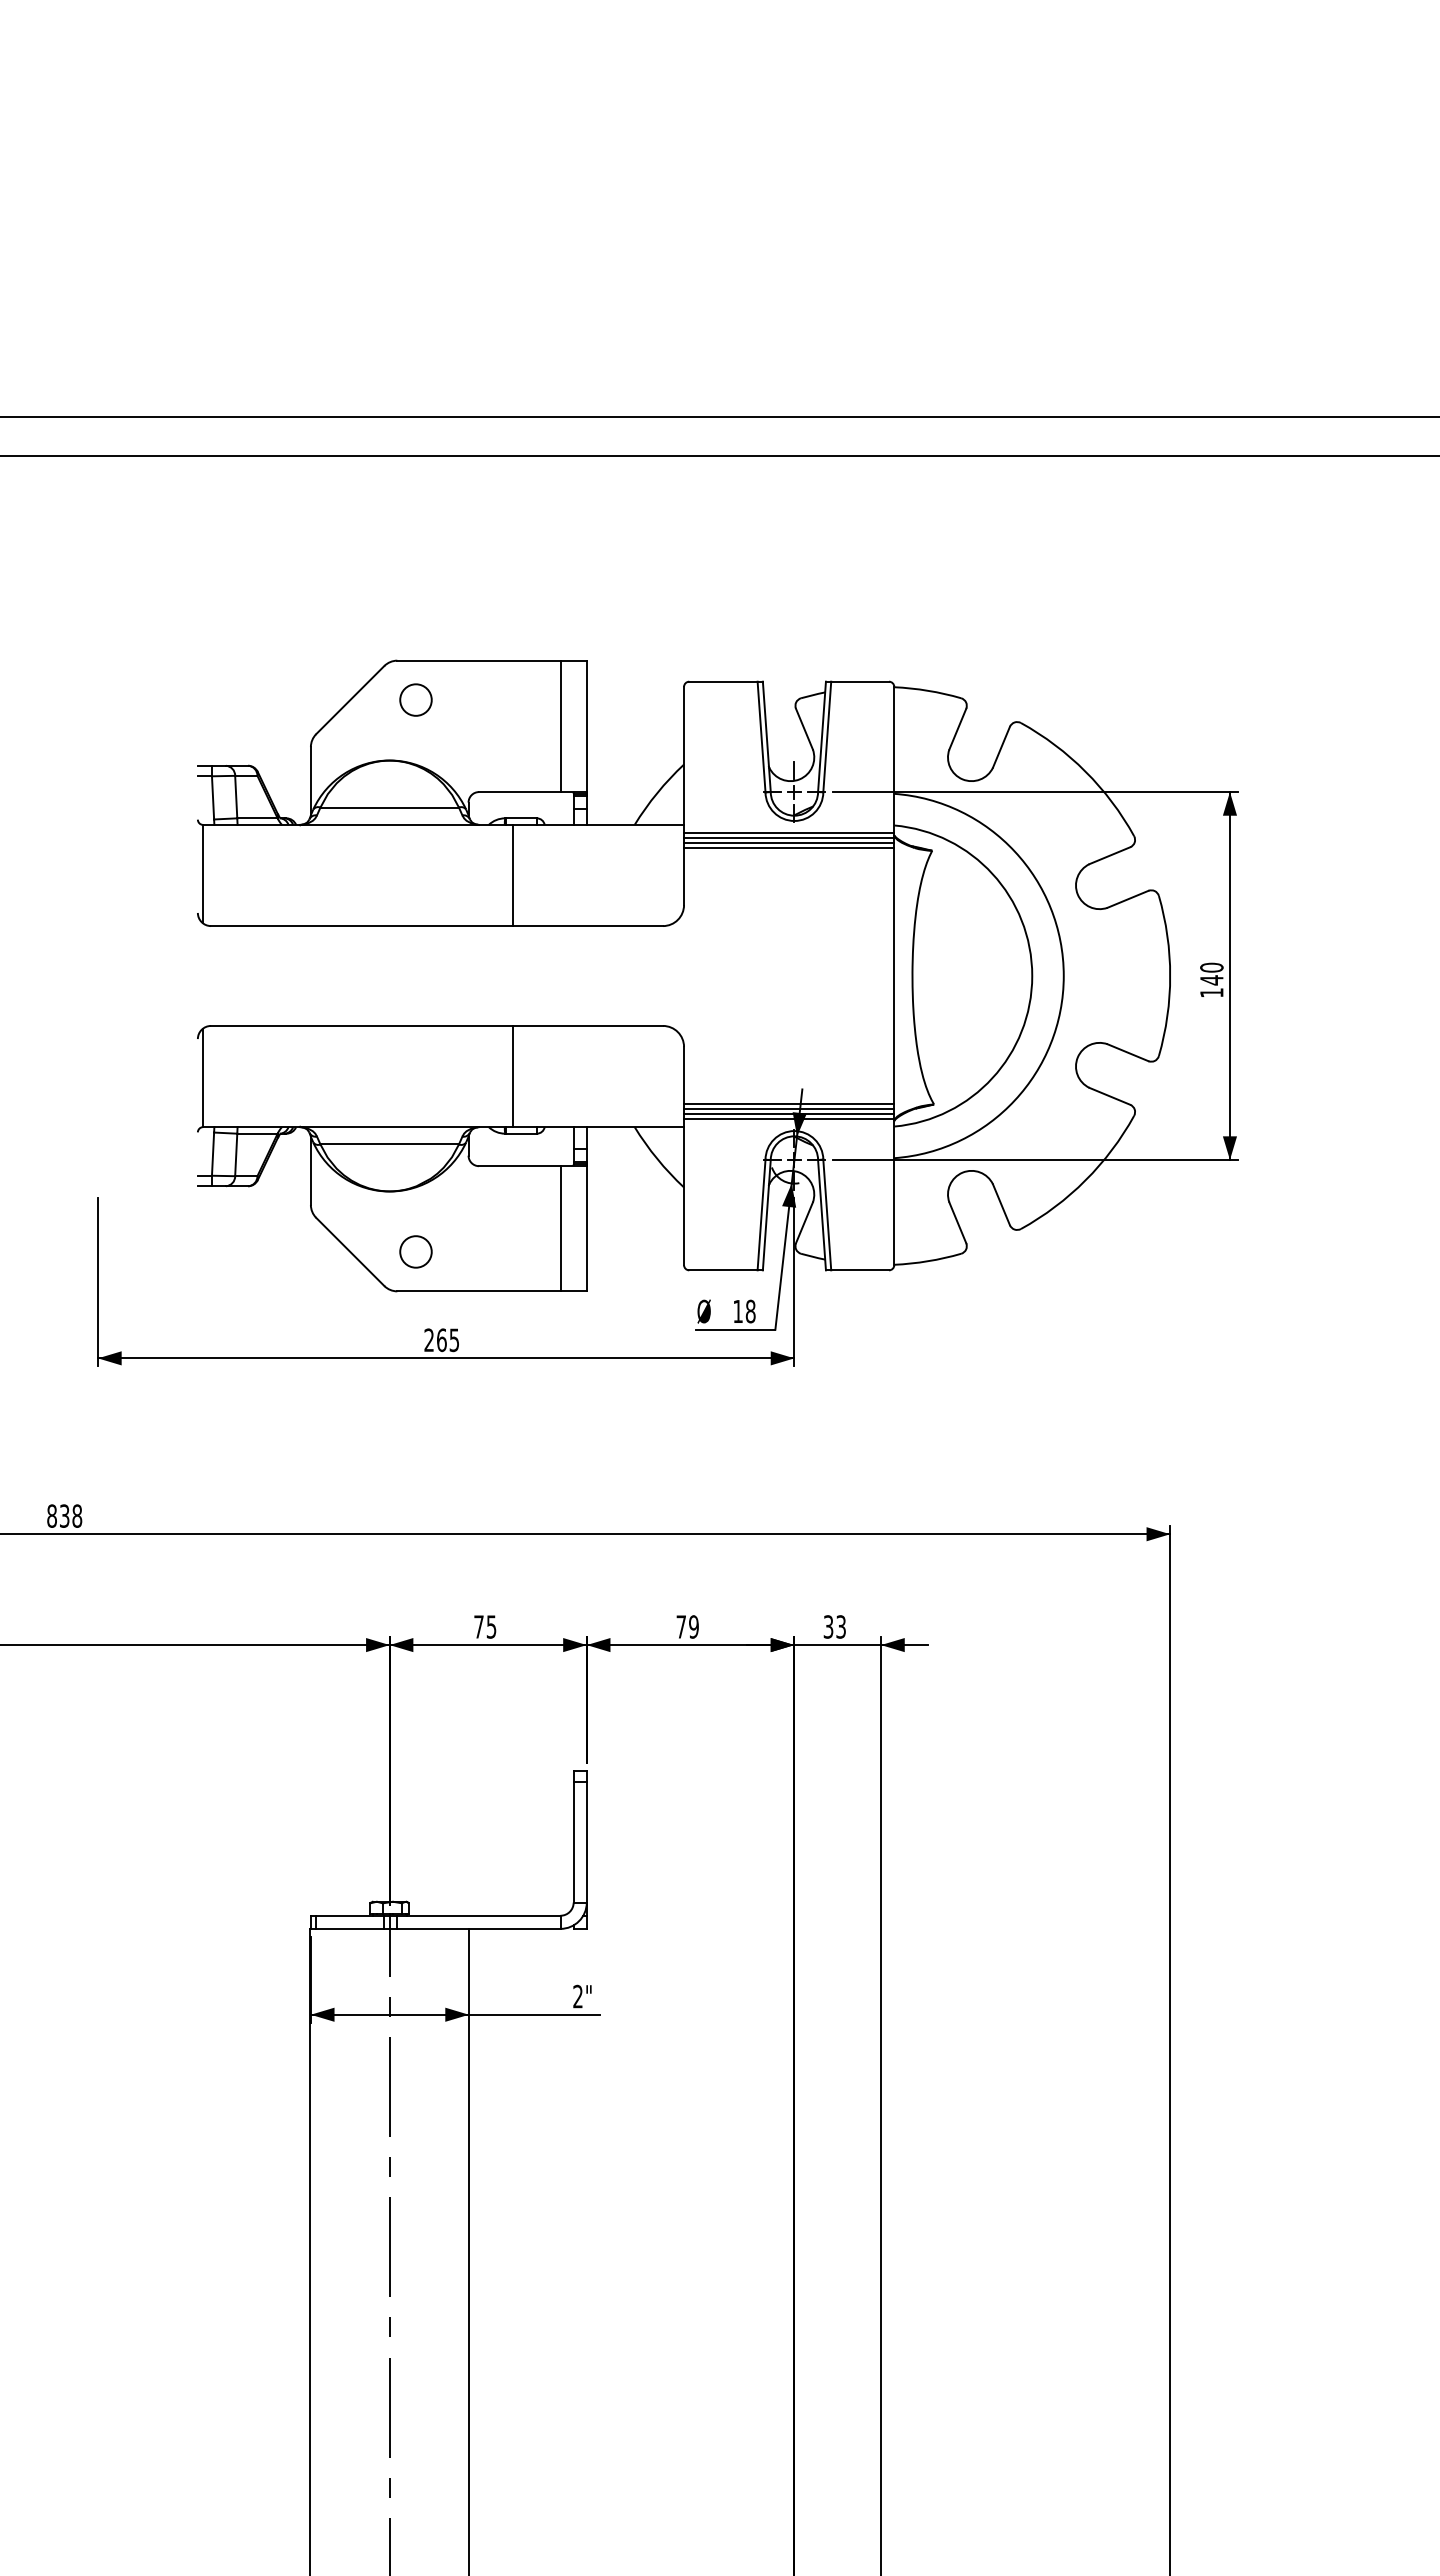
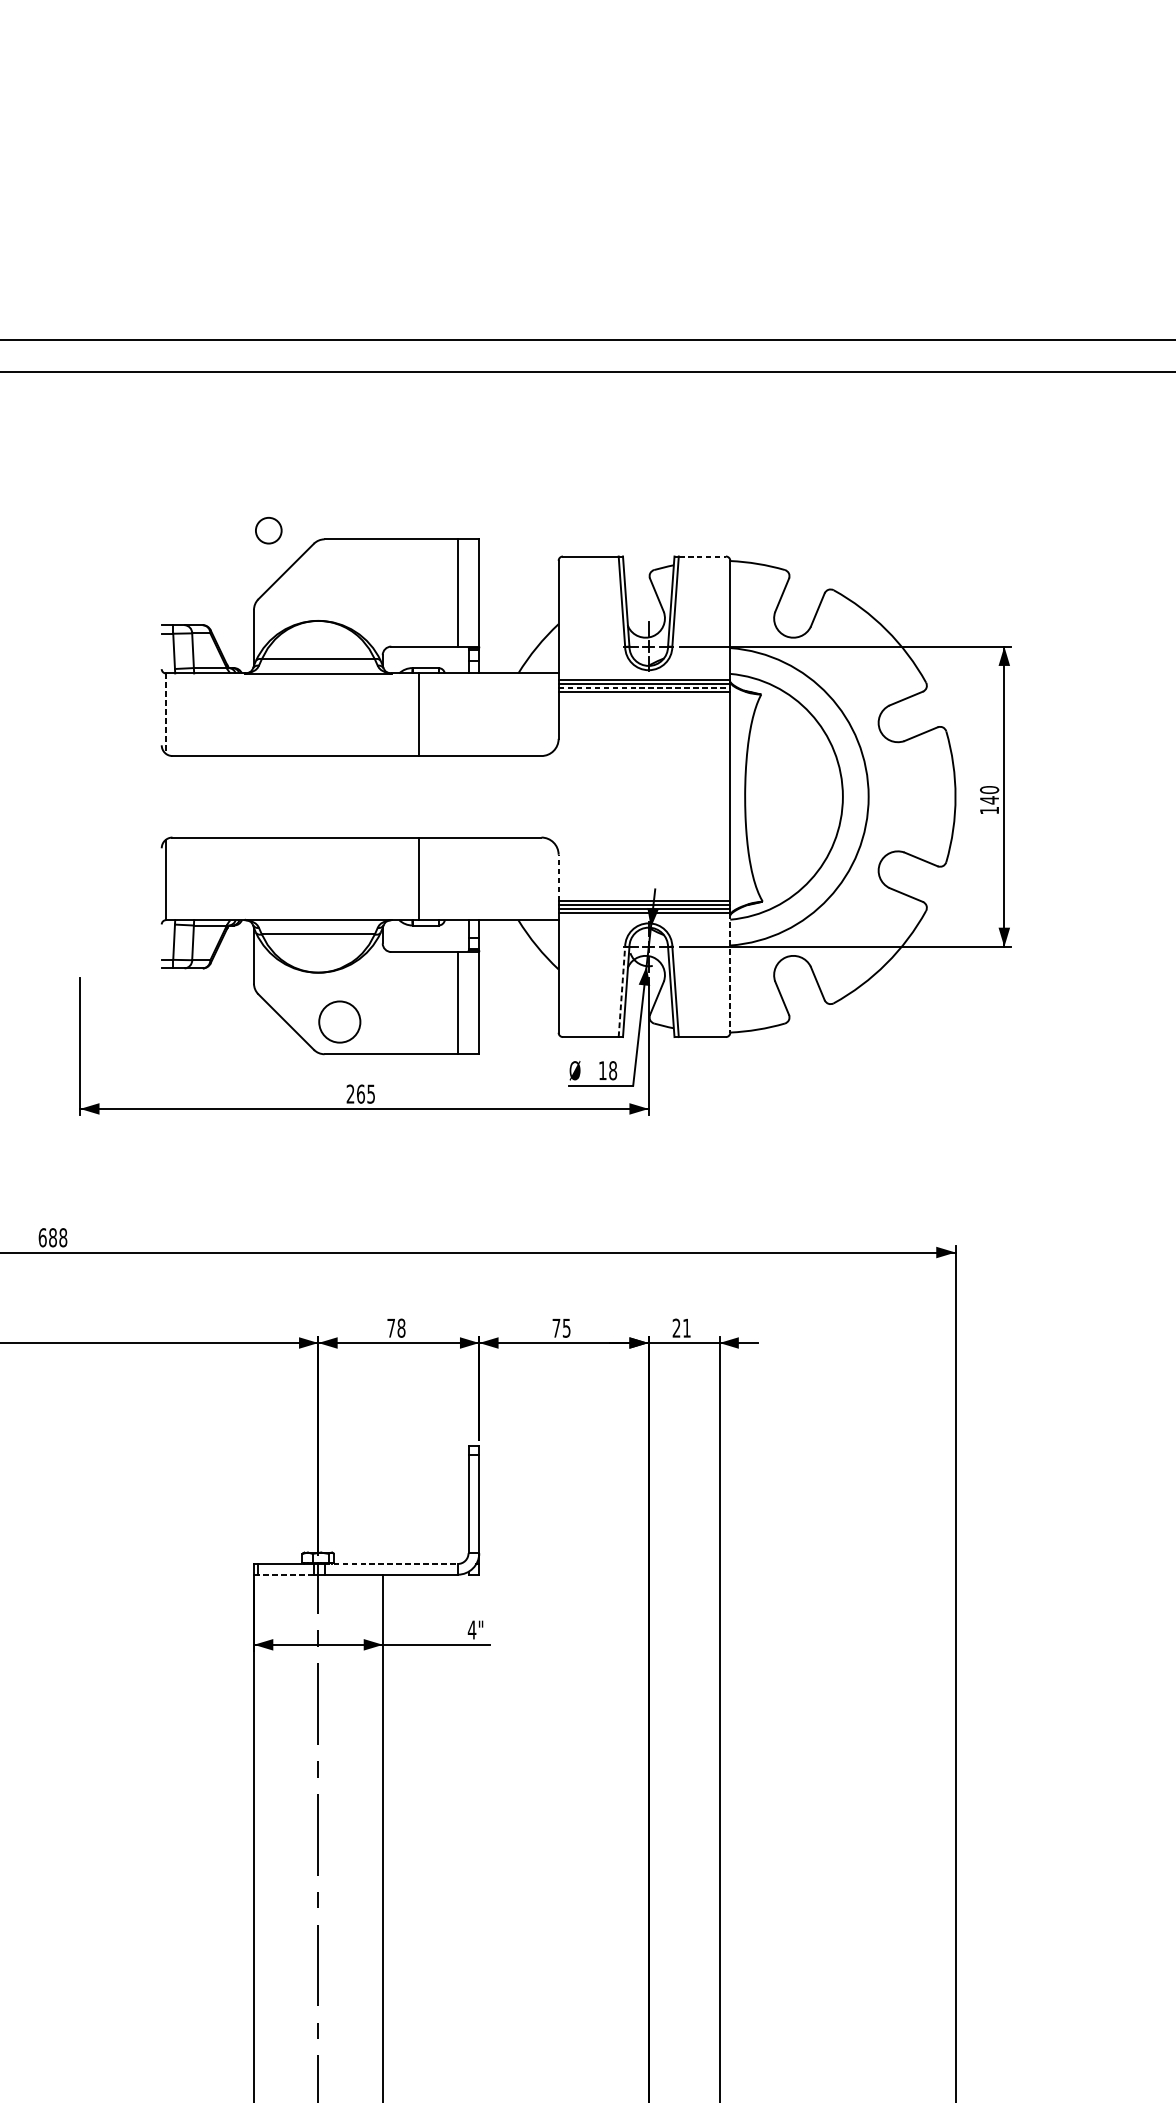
line: (860, 681) -> (702, 556), solid -> dashed
circle: (415, 699) -> (268, 530), moved
line: (789, 843) -> (644, 688), solid -> dashed
line: (203, 874) -> (166, 713), solid -> dashed
line: (684, 1075) -> (559, 878), solid -> dashed
line: (894, 1192) -> (730, 973), solid -> dashed
line: (761, 1214) -> (621, 991), solid -> dashed
circle: (415, 1251) -> (339, 1021), size x1.6
text: (58, 1515) -> (47, 1237), 838 -> 688
text: (491, 1626) -> (401, 1327), 75 -> 78
text: (693, 1626) -> (566, 1327), 79 -> 75
text: (834, 1626) -> (681, 1327), 33 -> 21
line: (478, 1915) -> (390, 1563), solid -> dashed
line: (349, 1928) -> (285, 1574), solid -> dashed
text: (577, 1996) -> (471, 1629), 2" -> 4"

